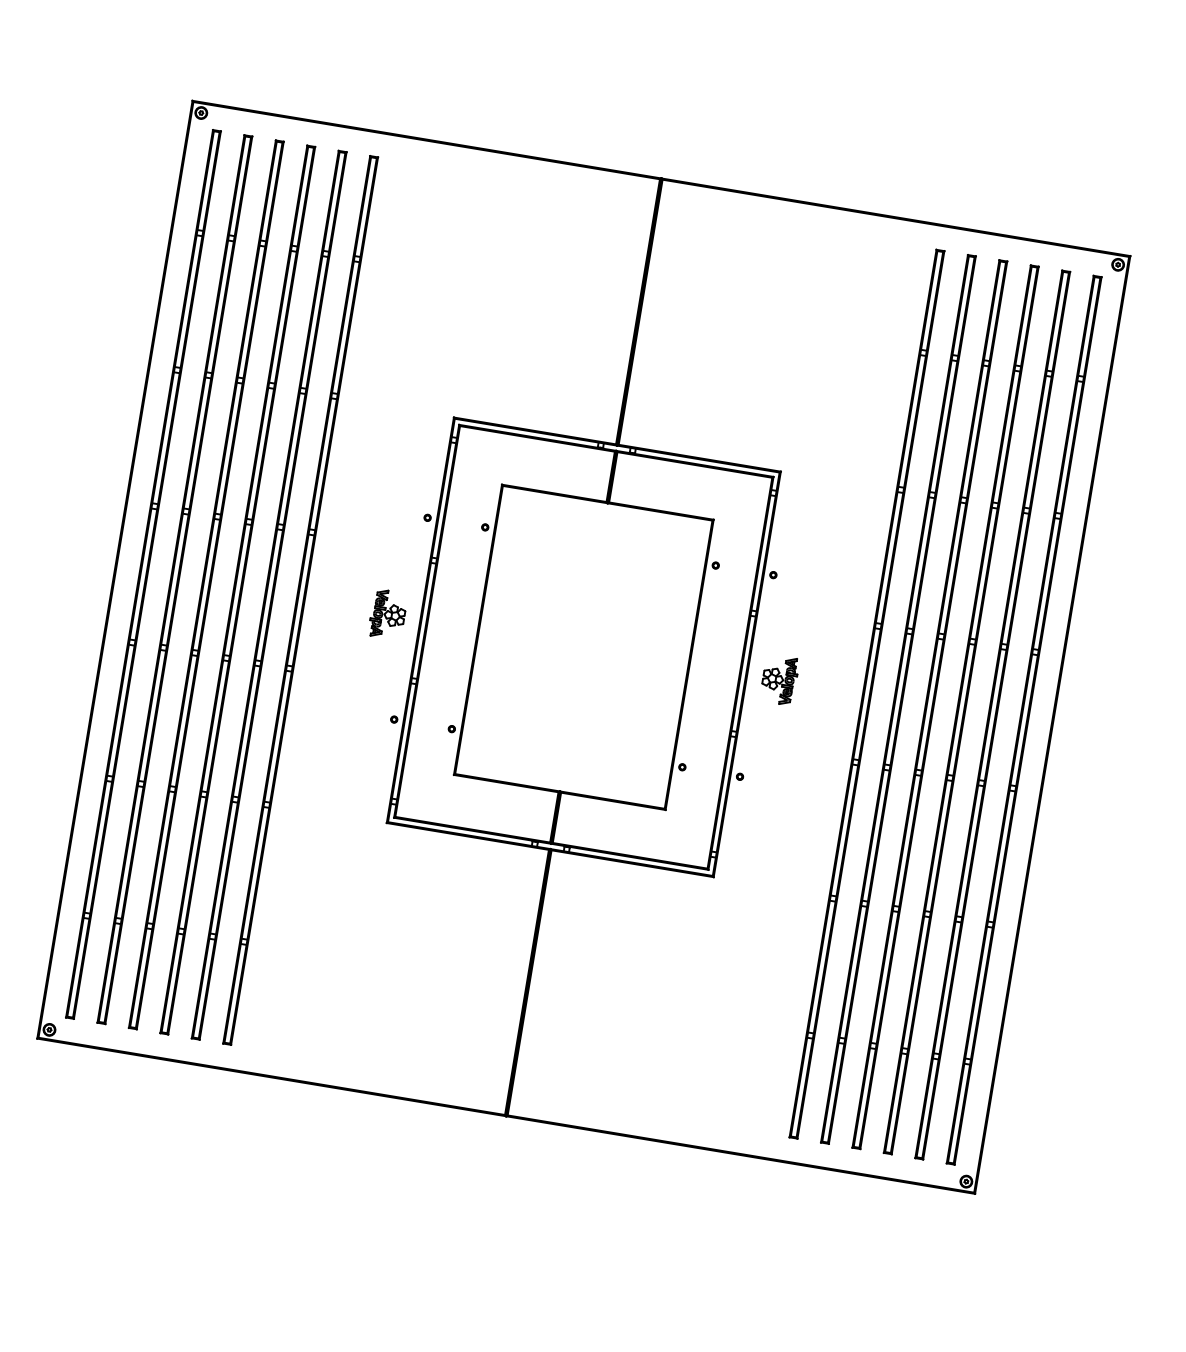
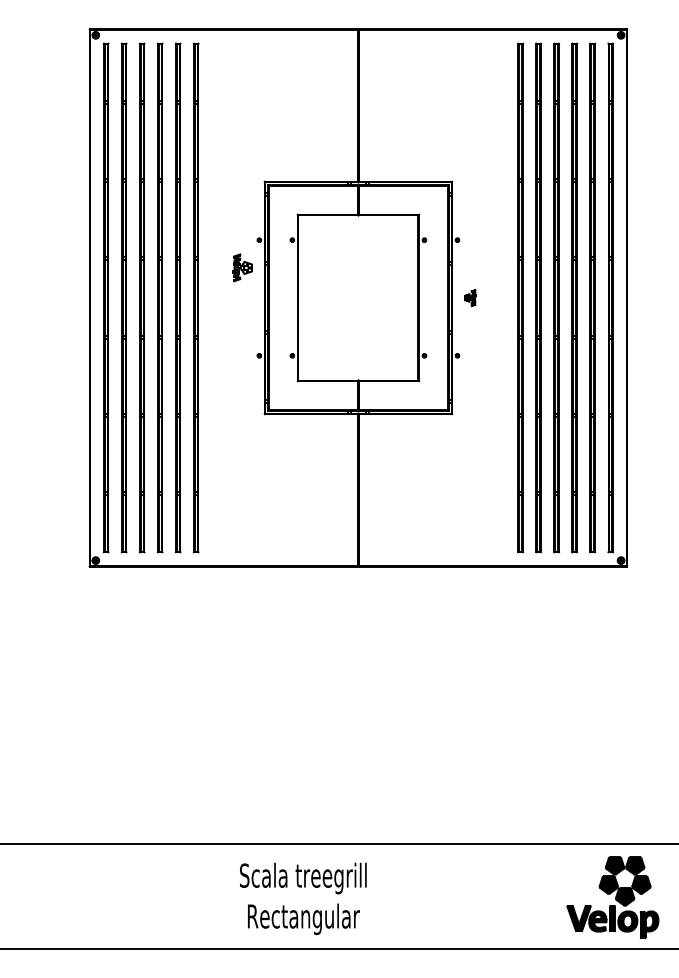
part: (388, 614) -> (242, 267), moved
part: (779, 678) -> (470, 297), size x0.6

